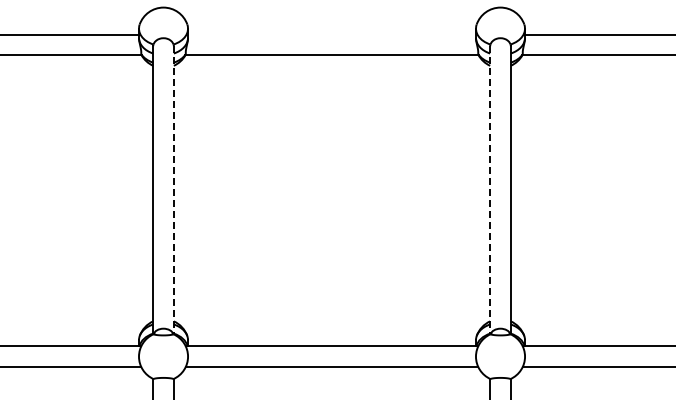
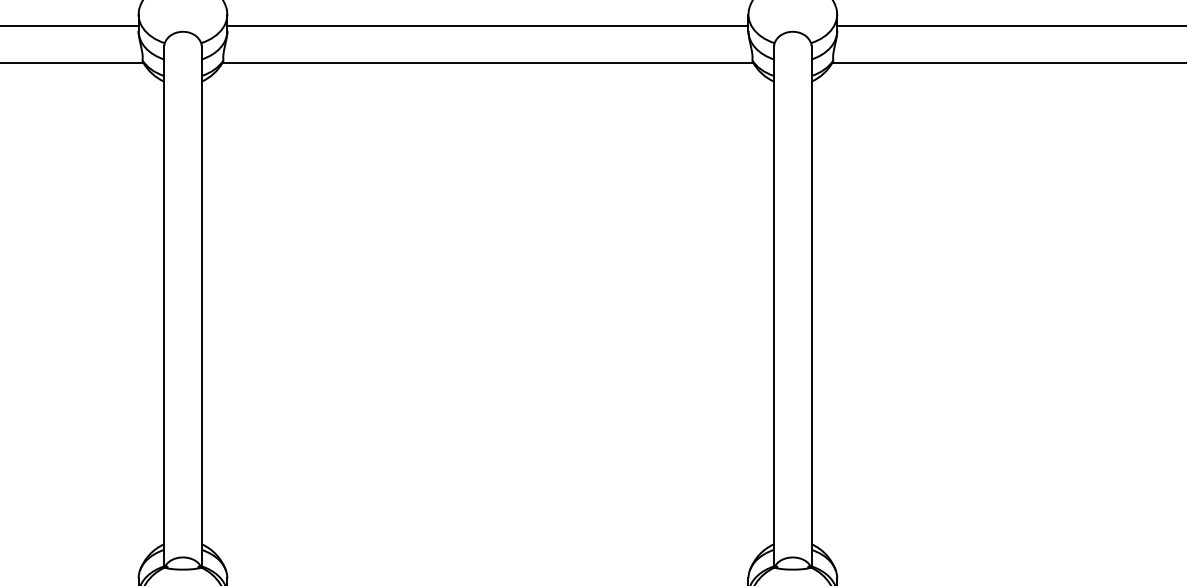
line: (331, 34) -> (486, 25), added
line: (173, 190) -> (201, 307), dashed -> solid
line: (490, 190) -> (774, 307), dashed -> solid

